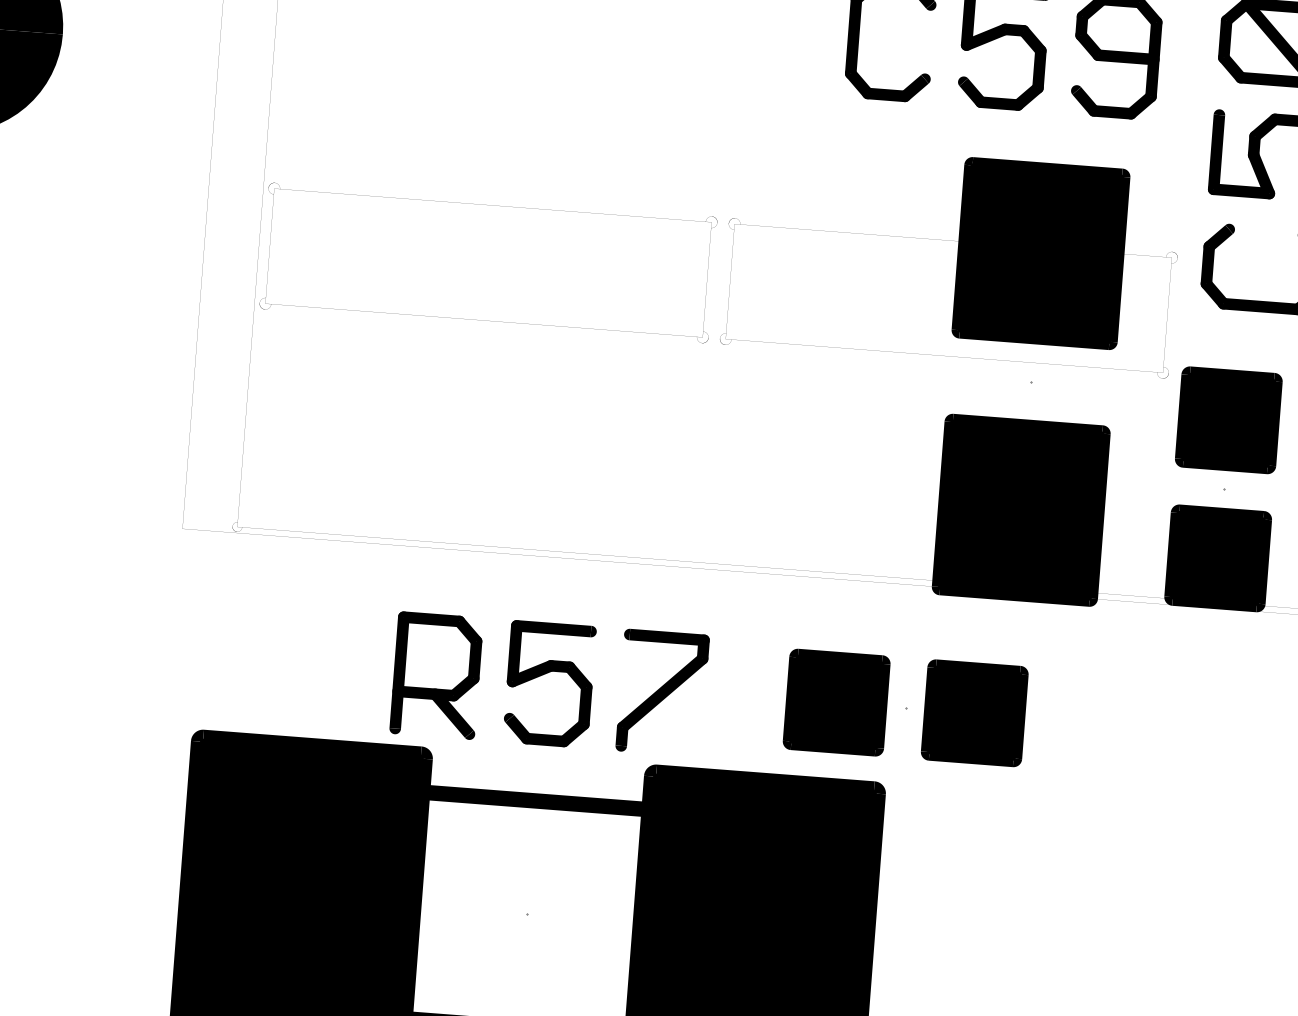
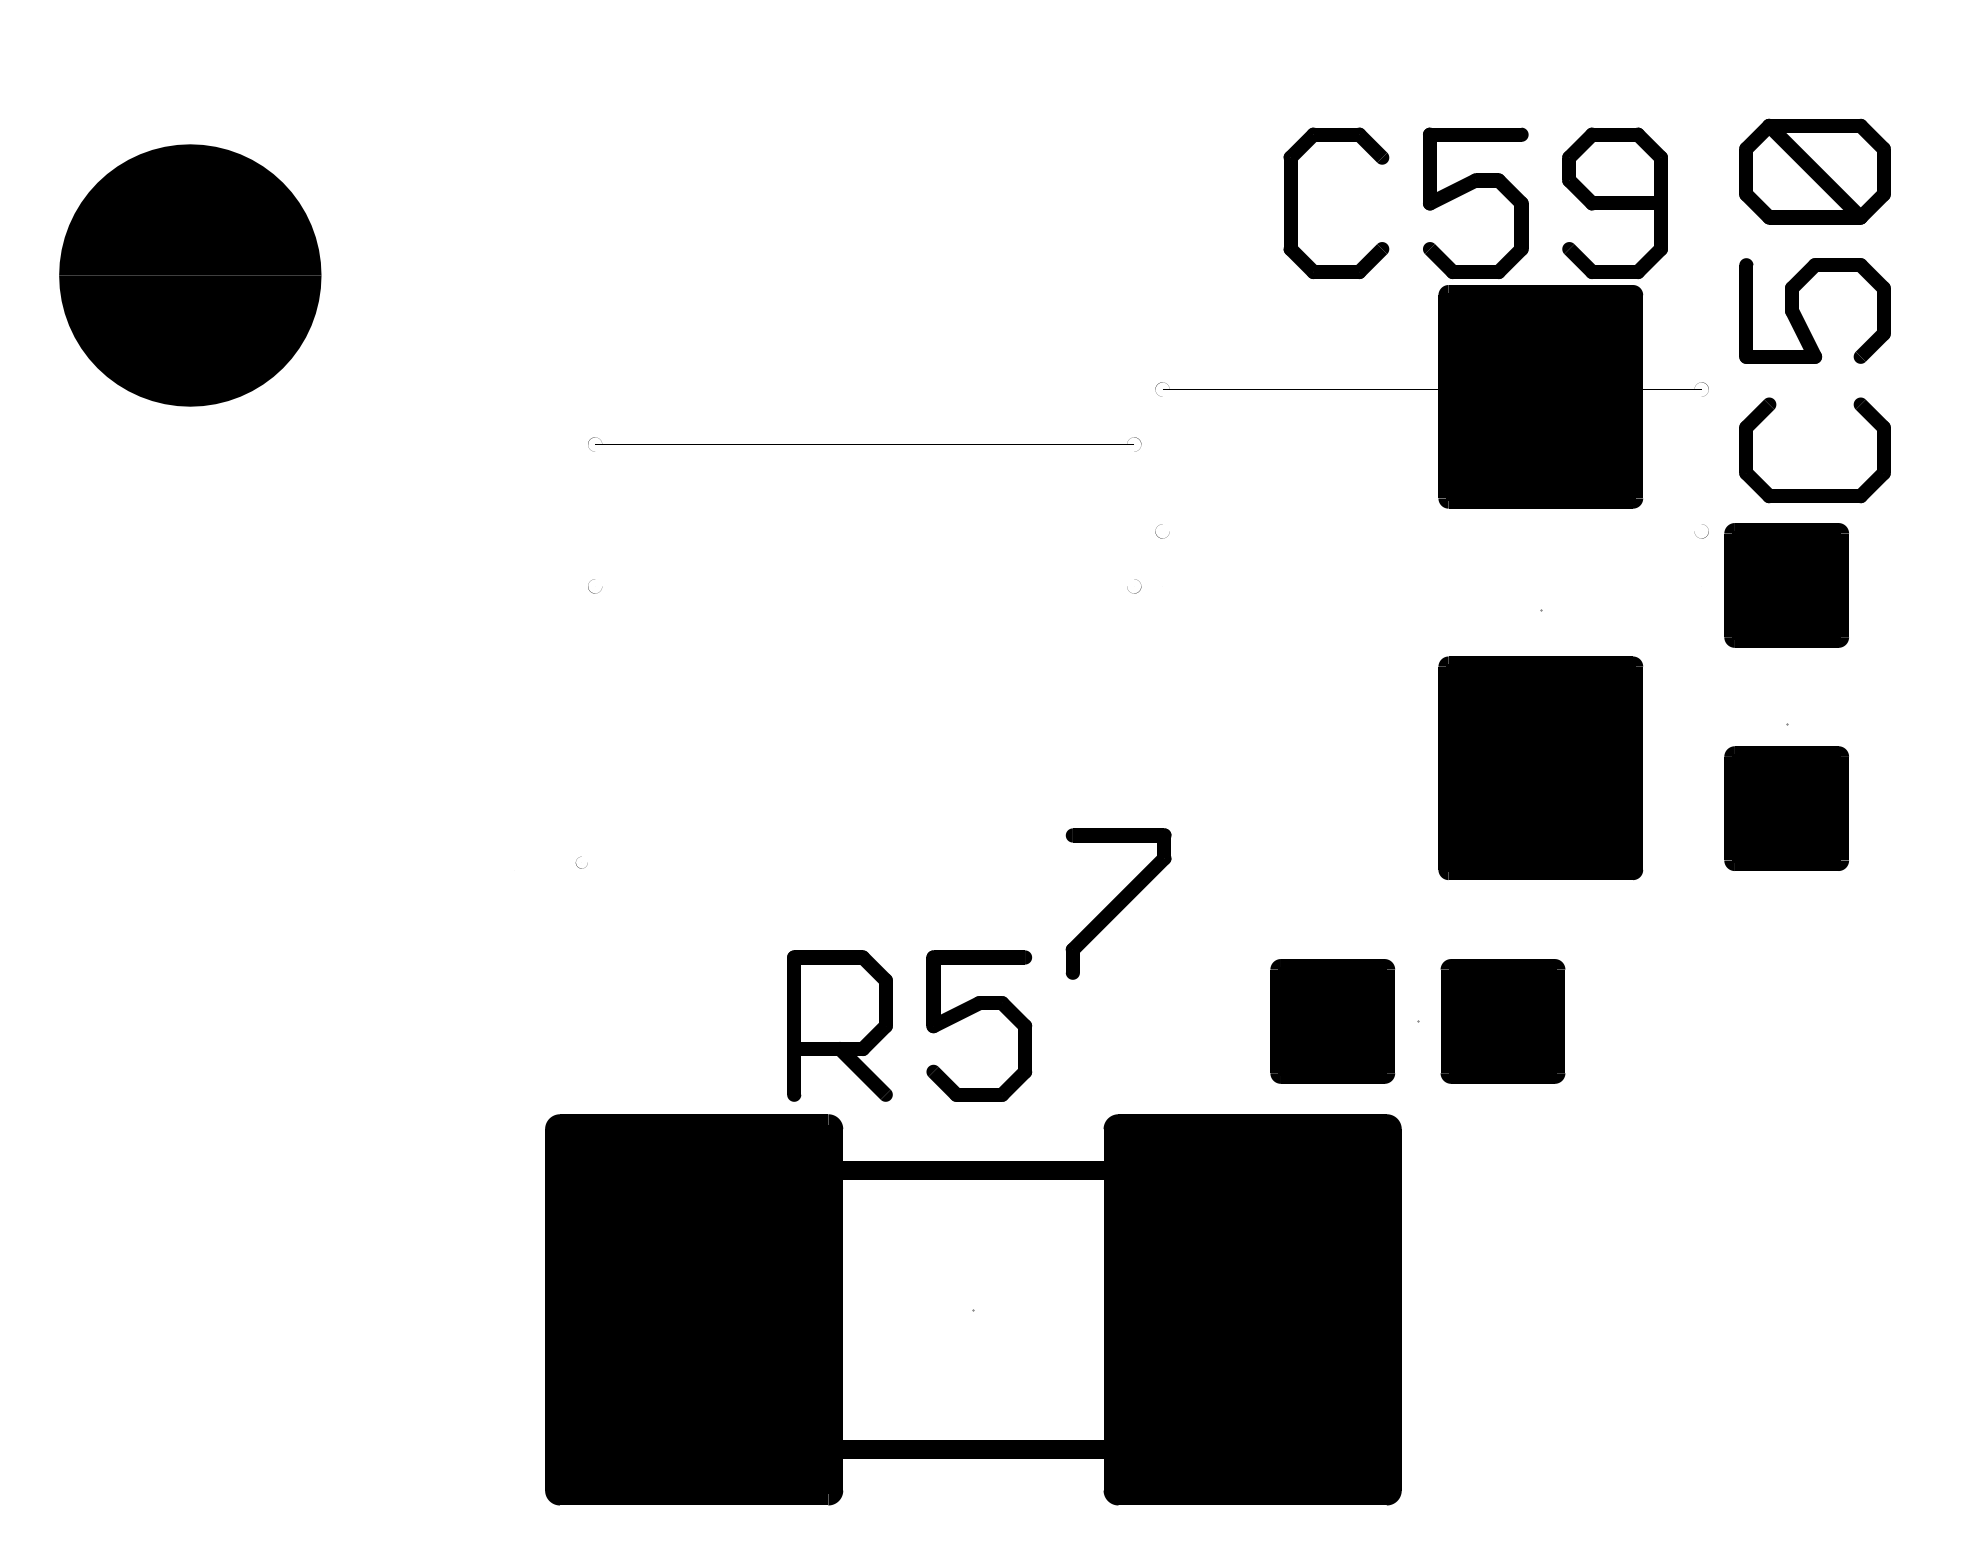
part: (957, 259) -> (1438, 411), moved
part: (1228, 420) -> (1786, 585), moved
part: (662, 692) -> (1118, 903), moved

